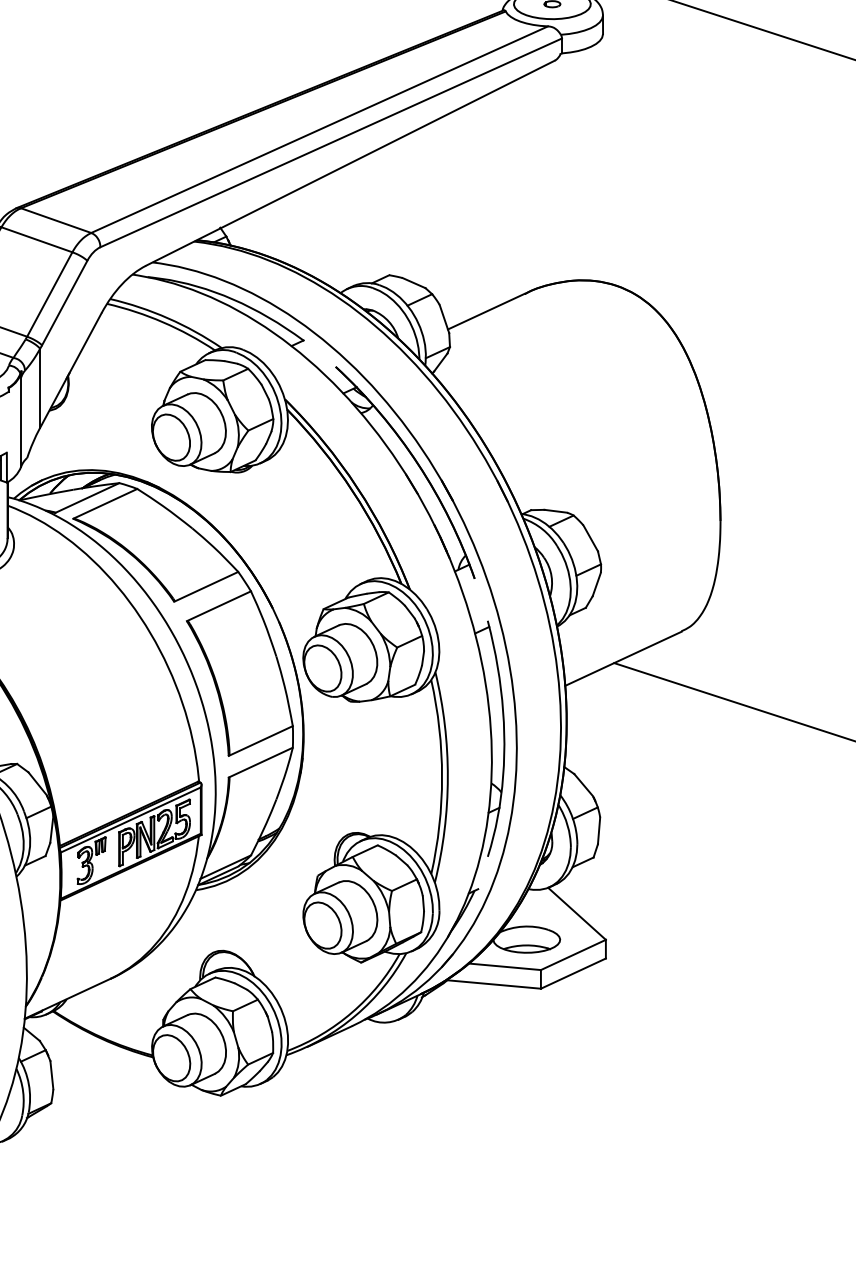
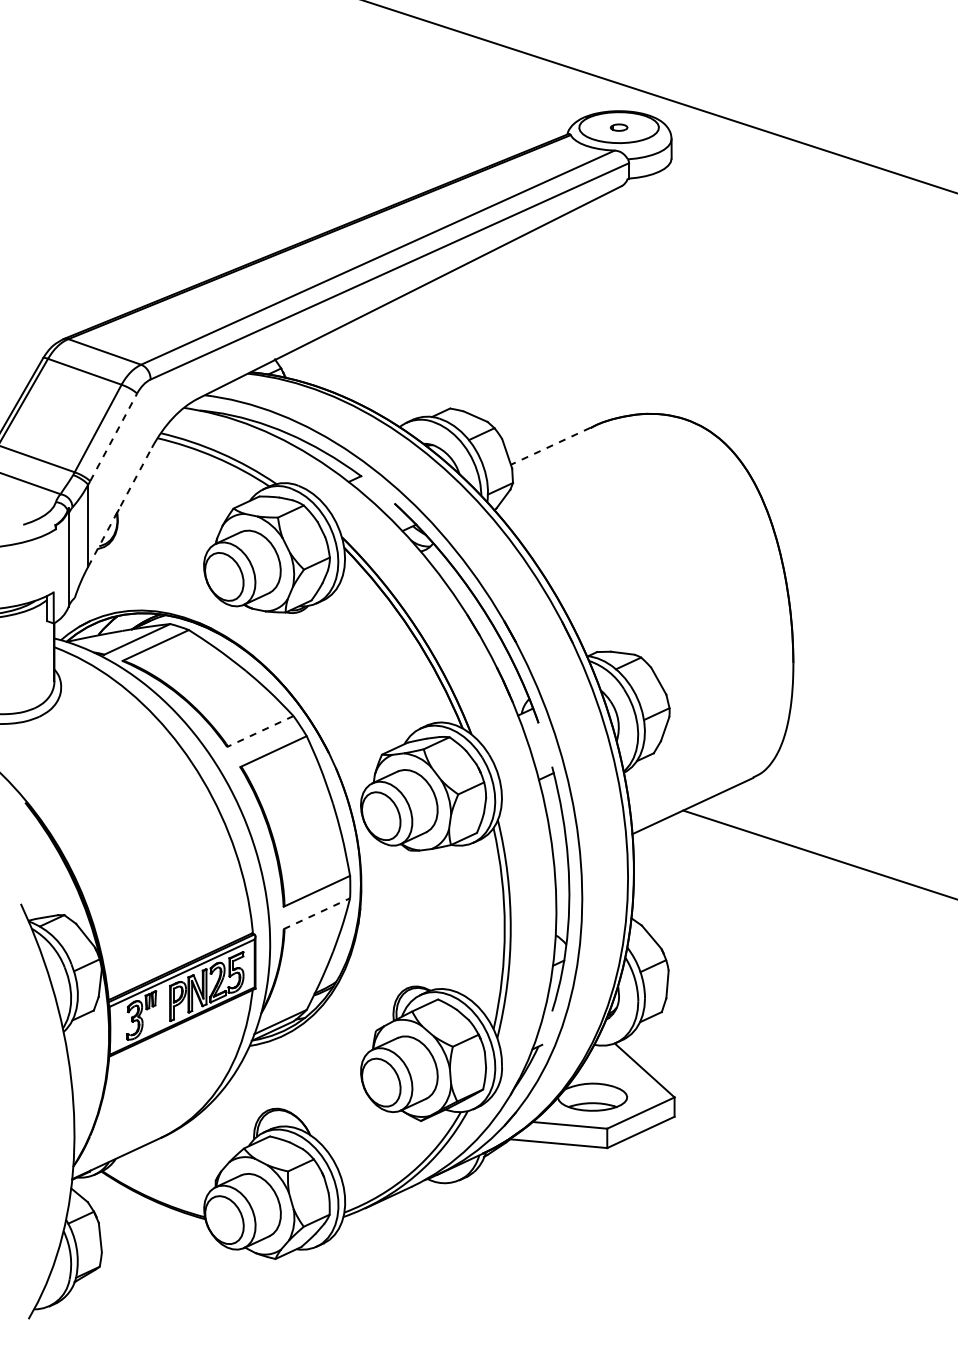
line: (64, 303) -> (113, 437), solid -> dashed
line: (486, 311) -> (550, 446), solid -> dashed
line: (71, 369) -> (120, 506), solid -> dashed
line: (206, 586) -> (260, 731), solid -> dashed
line: (260, 762) -> (316, 913), solid -> dashed

